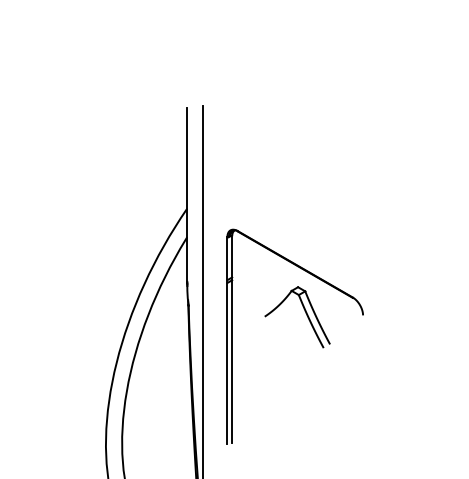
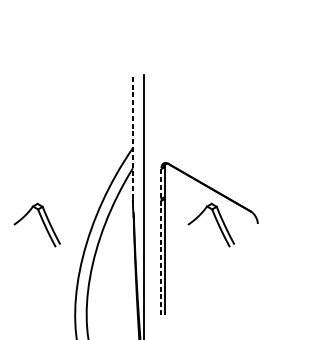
line: (187, 195) -> (133, 138), solid -> dashed
part: (60, 313) -> (42, 222), added
line: (227, 339) -> (161, 241), solid -> dashed

